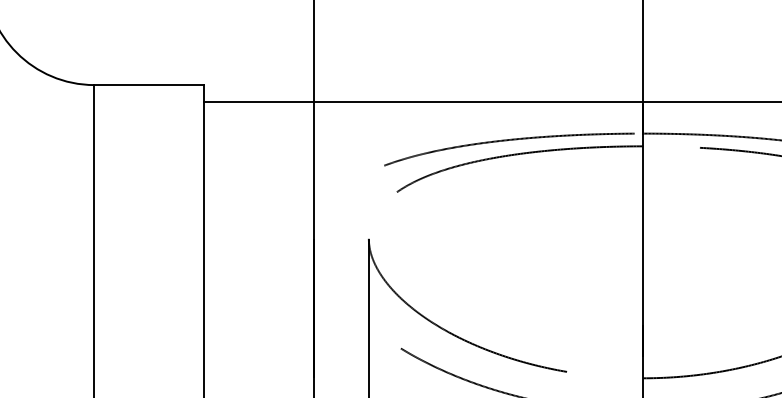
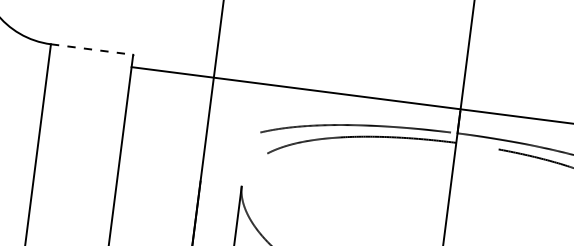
line: (149, 85) -> (92, 49), solid -> dashed

